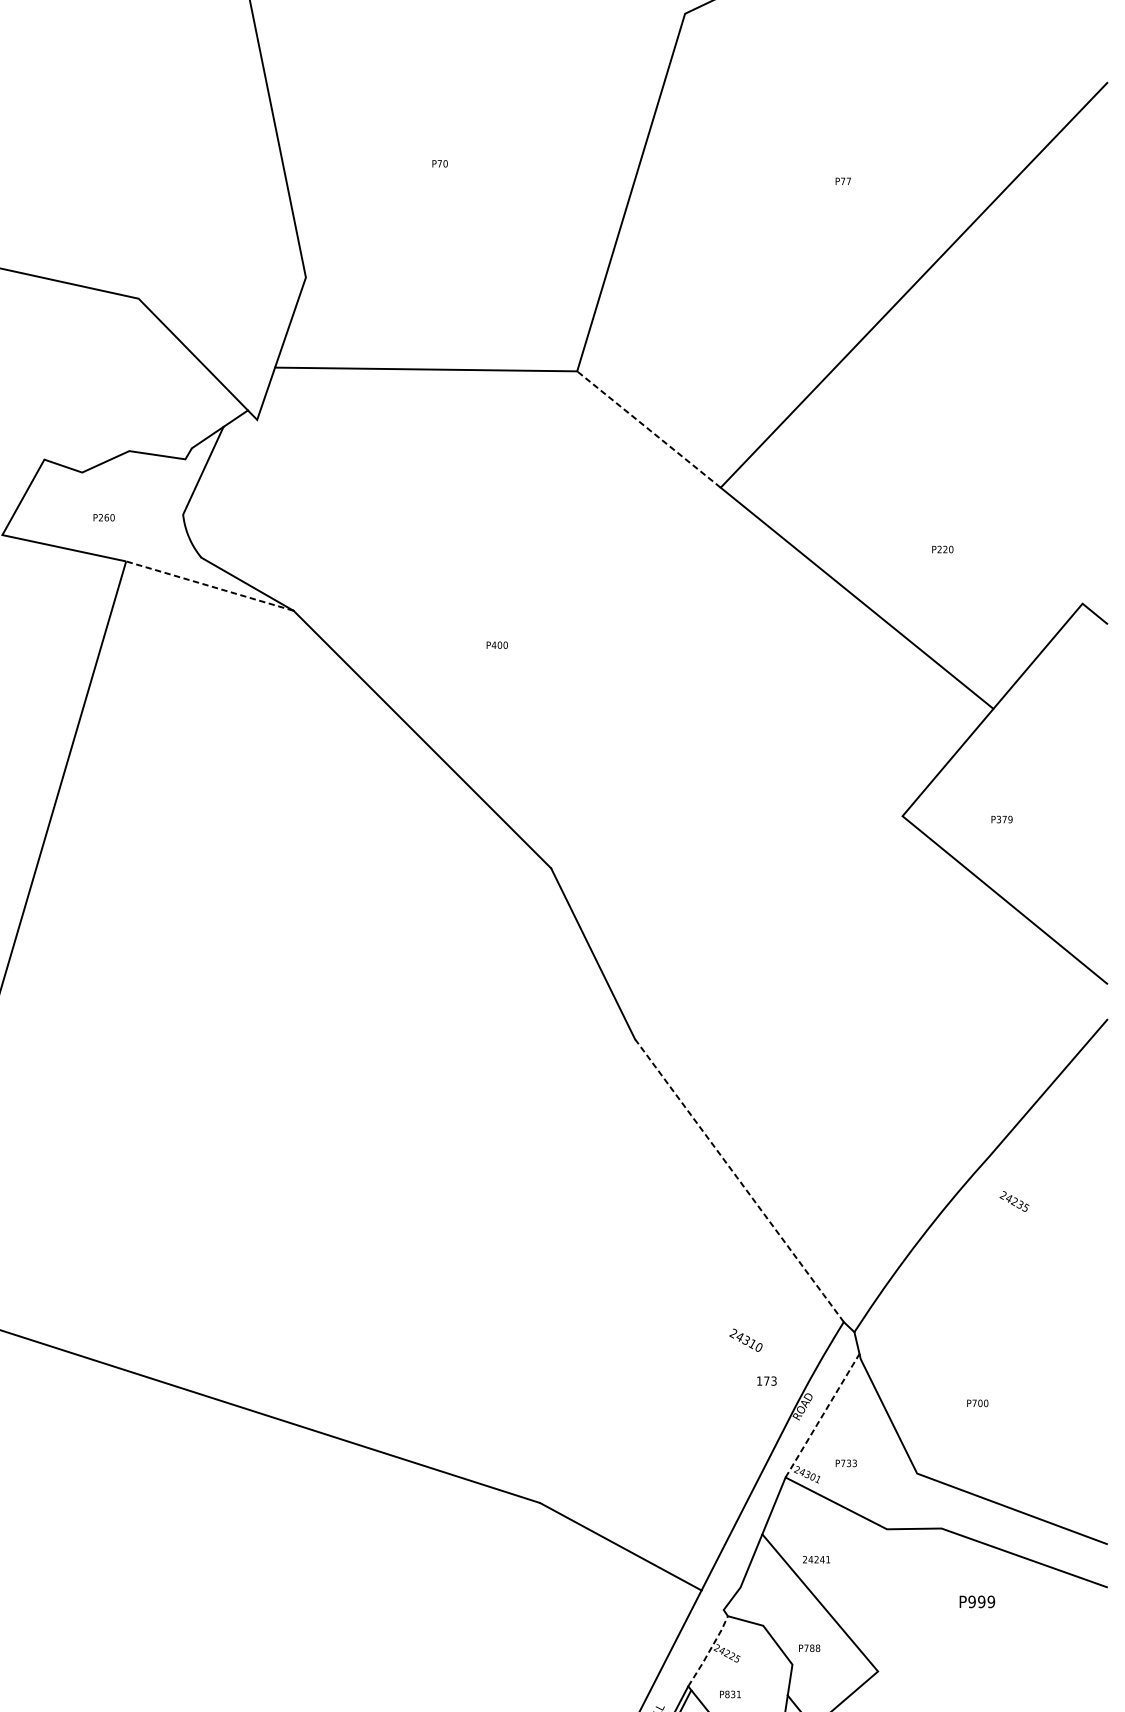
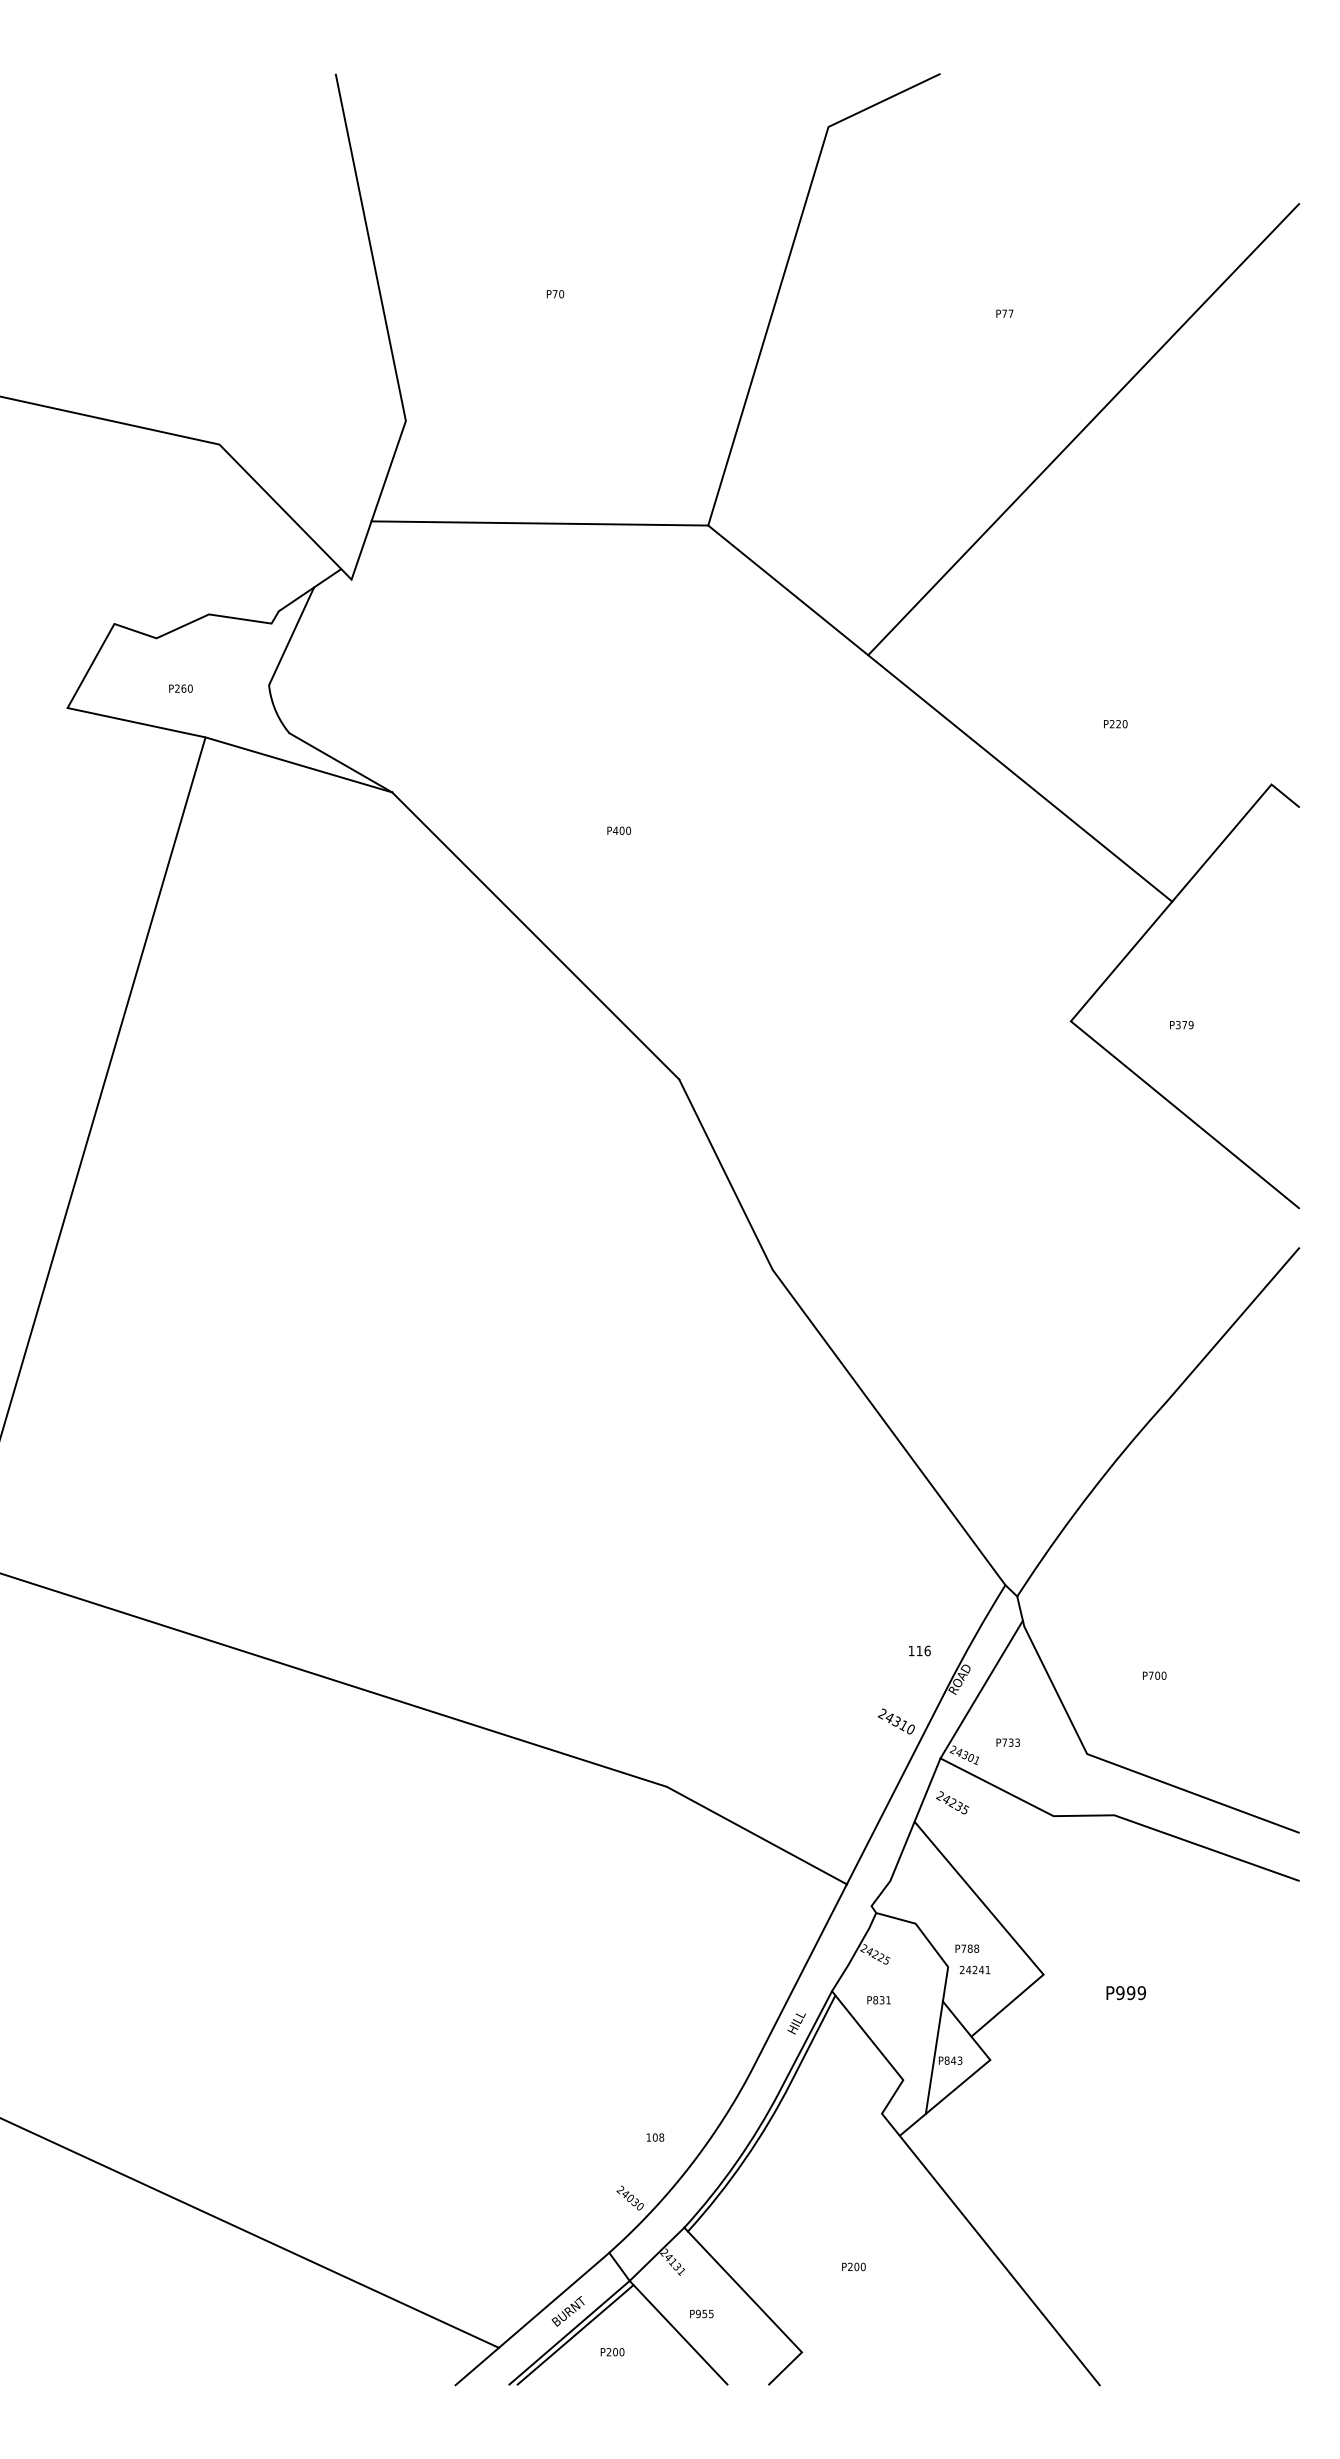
line: (649, 429) -> (788, 590), dashed -> solid
line: (209, 585) -> (298, 764), dashed -> solid
line: (739, 1181) -> (889, 1428), dashed -> solid
text: (1014, 1201) -> (952, 1802), moved
text: (745, 1340) -> (895, 1721), moved
text: (770, 1380) -> (923, 1650), 173 -> 116
line: (822, 1415) -> (981, 1689), dashed -> solid
text: (816, 1559) -> (974, 1969), moved
text: (976, 1602) -> (1125, 1993), moved
line: (709, 1651) -> (855, 1952), dashed -> solid

